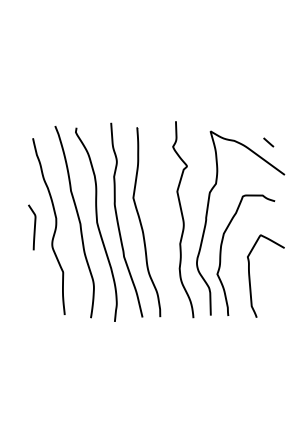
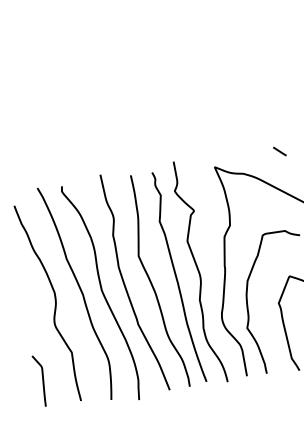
line: (268, 142) -> (279, 151), moved
curve: (164, 222) -> (178, 278), added
curve: (34, 227) -> (42, 380), moved

